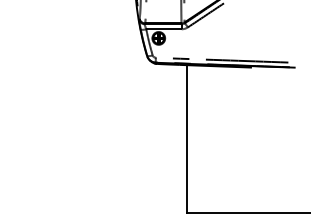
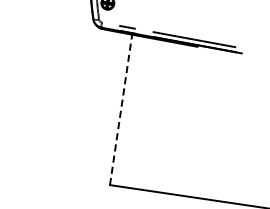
line: (186, 139) -> (120, 110), solid -> dashed

